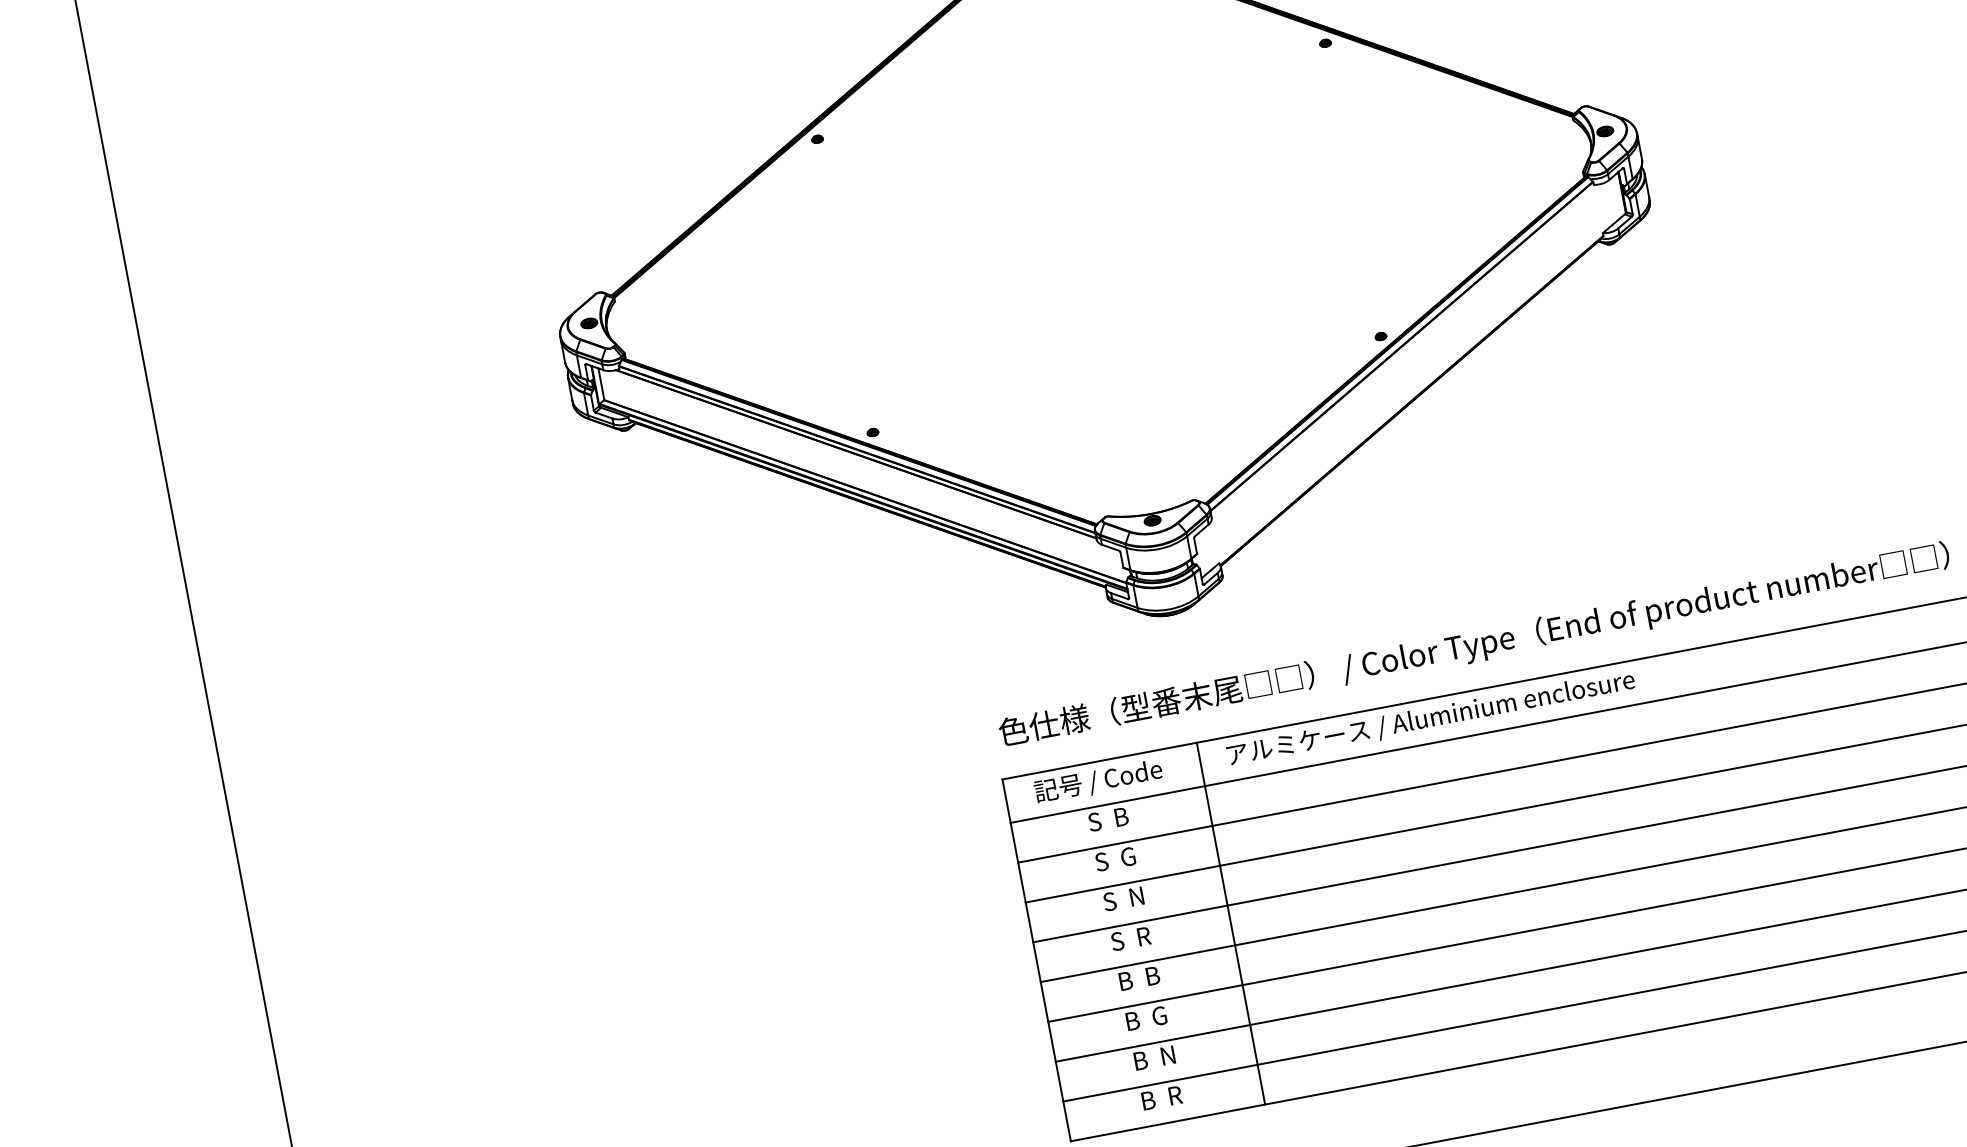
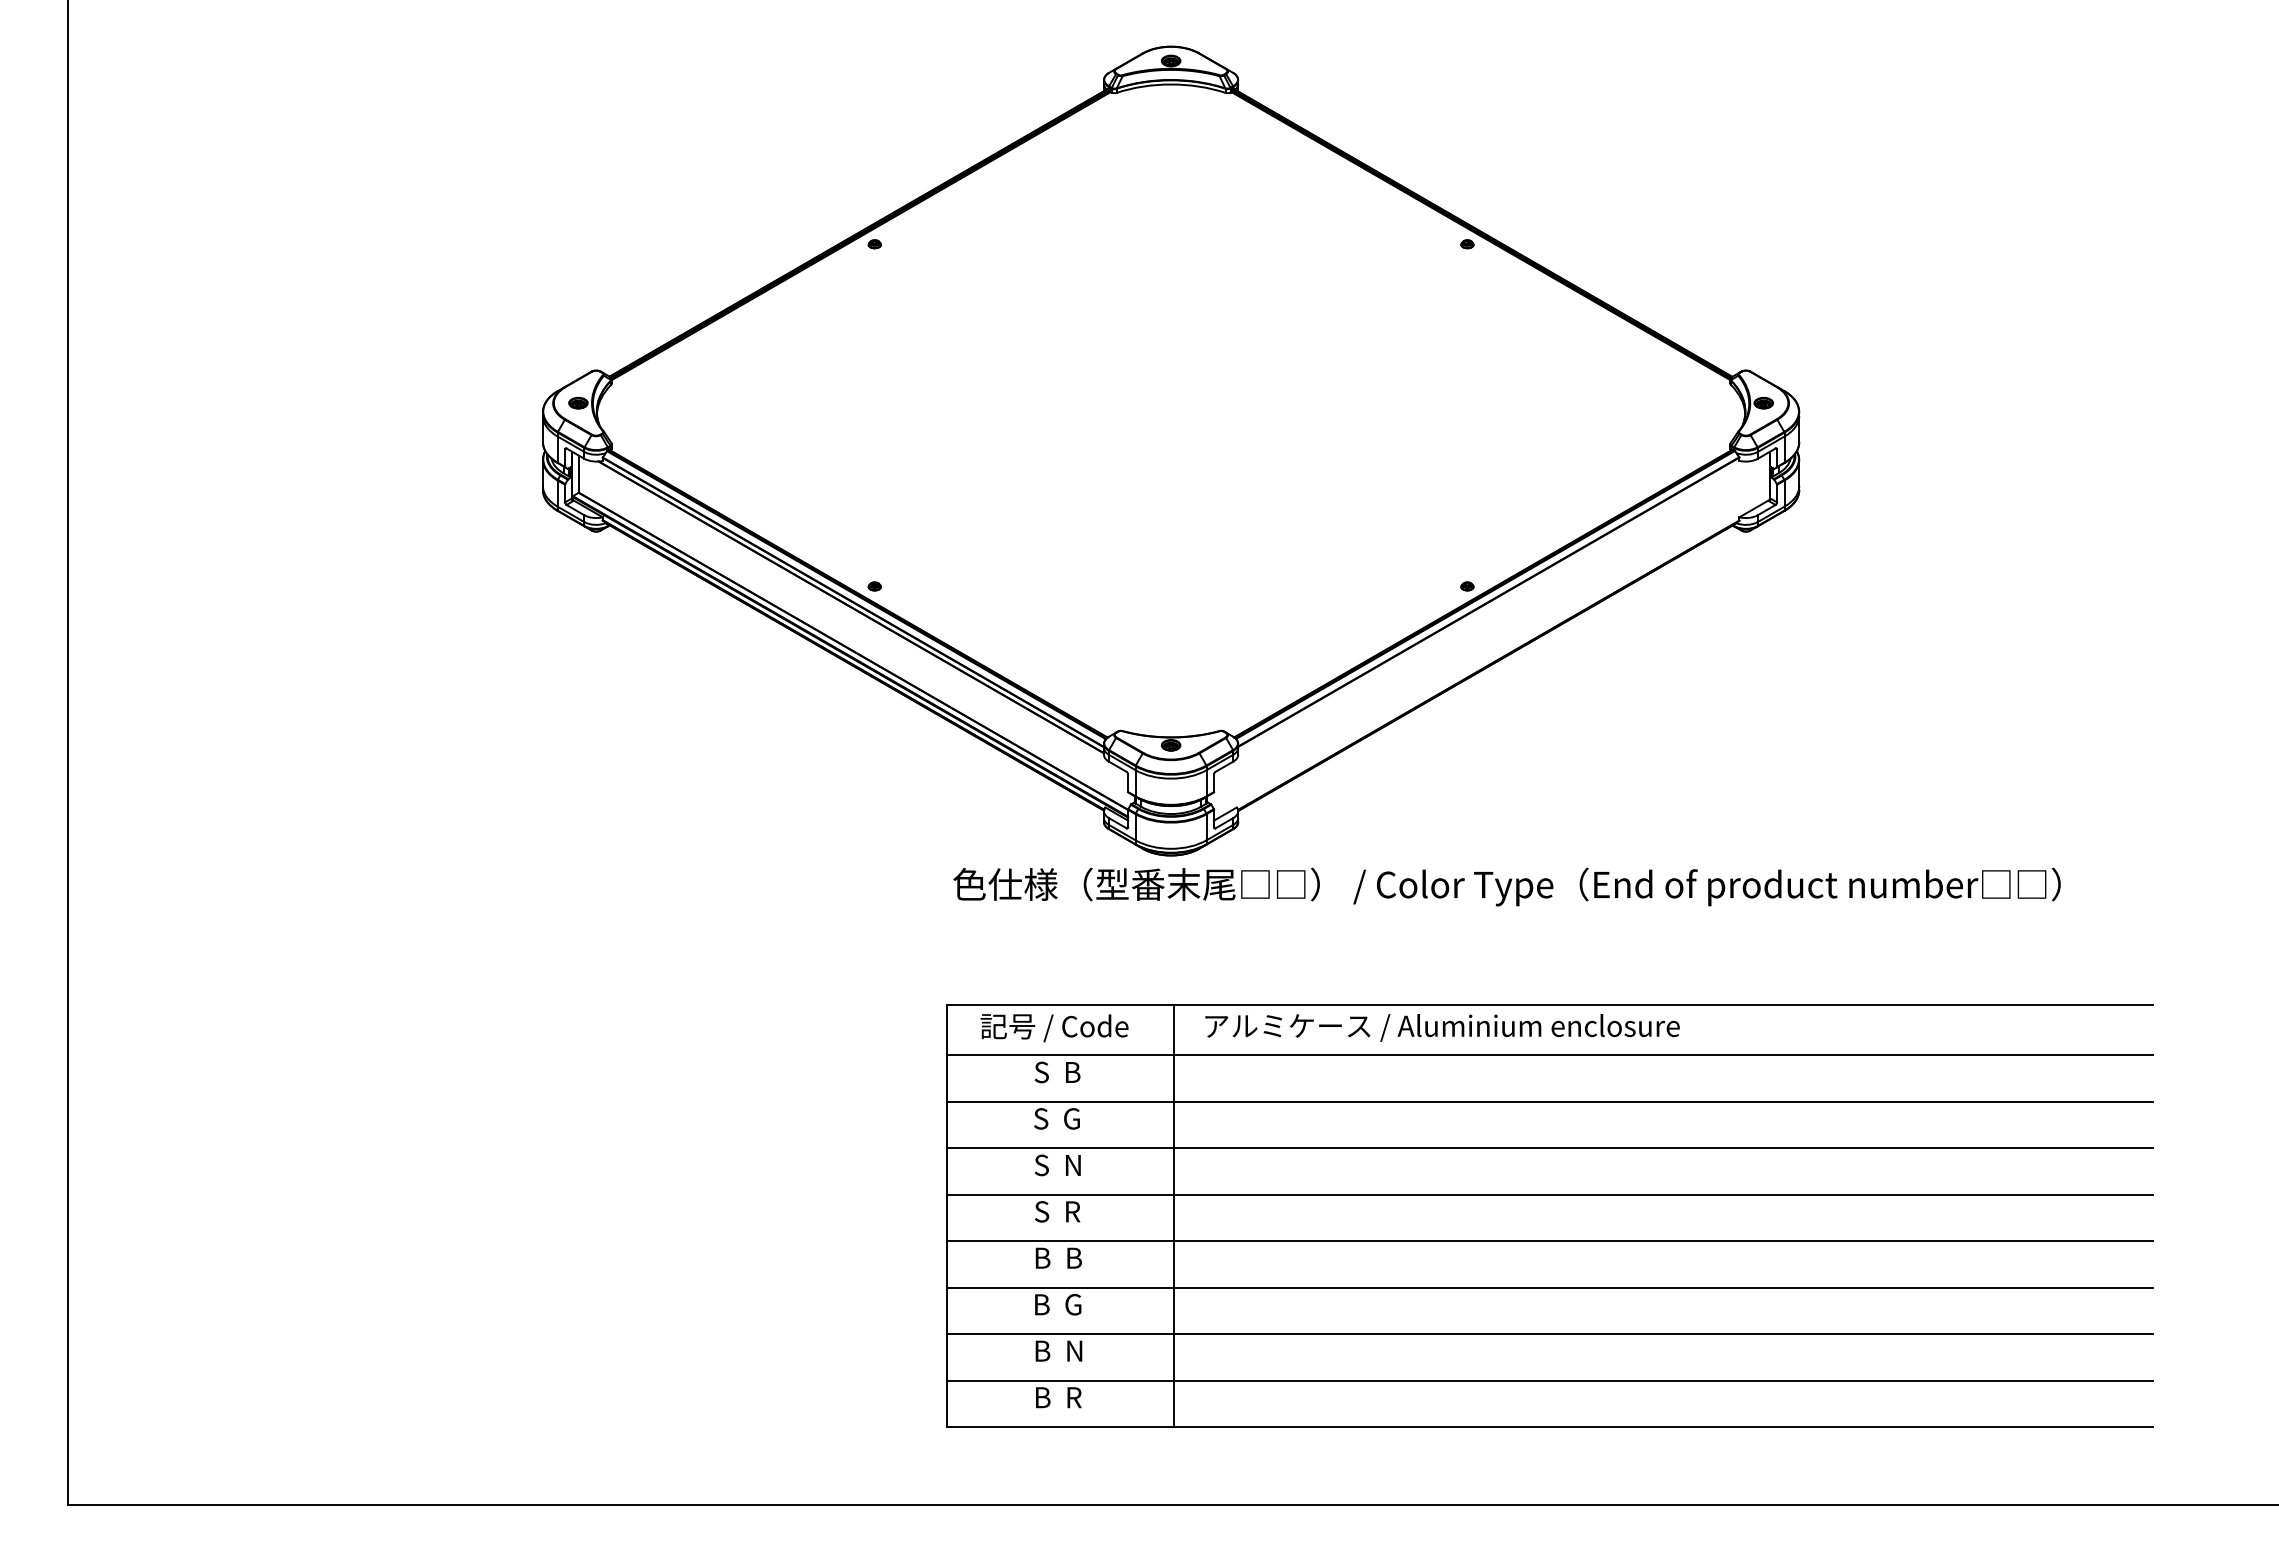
text: (1474, 645) -> (1506, 886), moved

